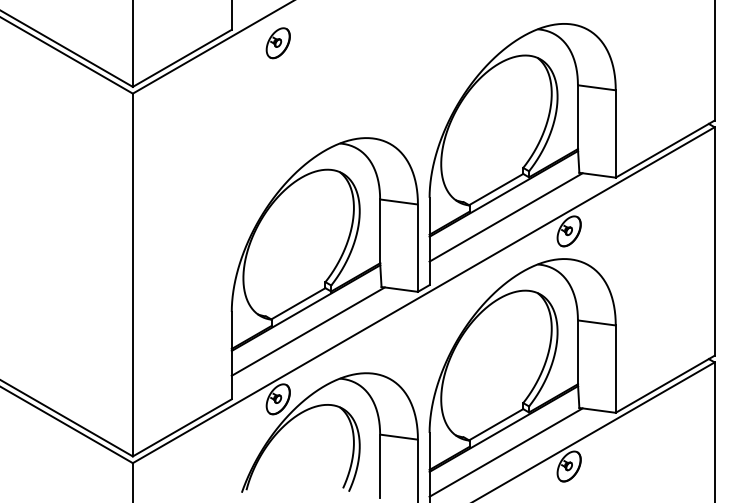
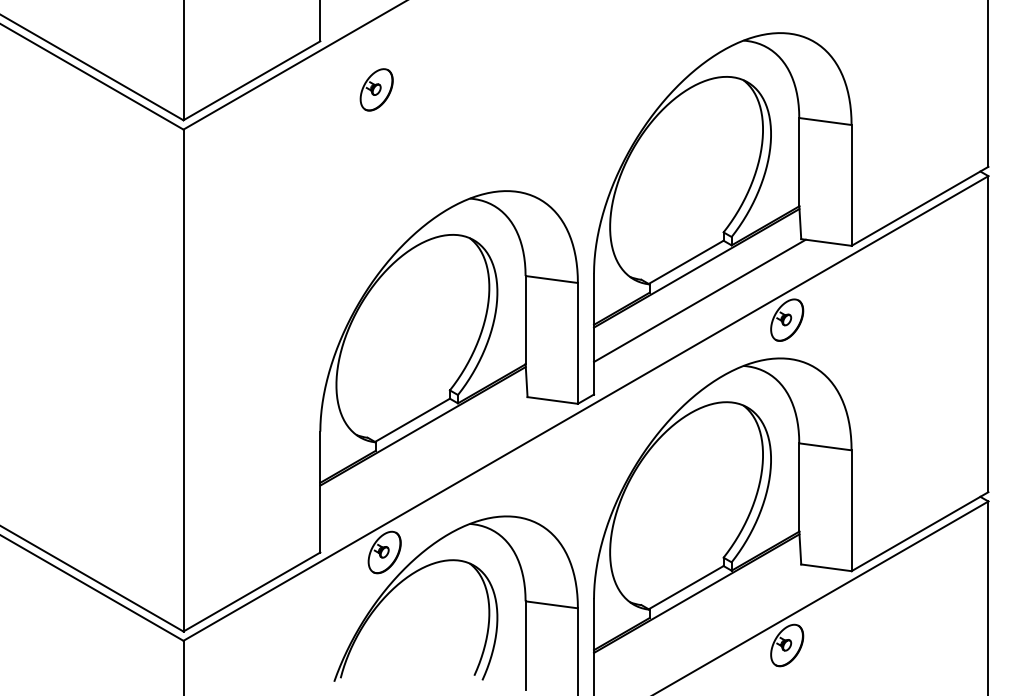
part: (278, 42) -> (376, 89), moved
line: (308, 331) -> (426, 458), removed
line: (505, 452) -> (699, 626), removed

